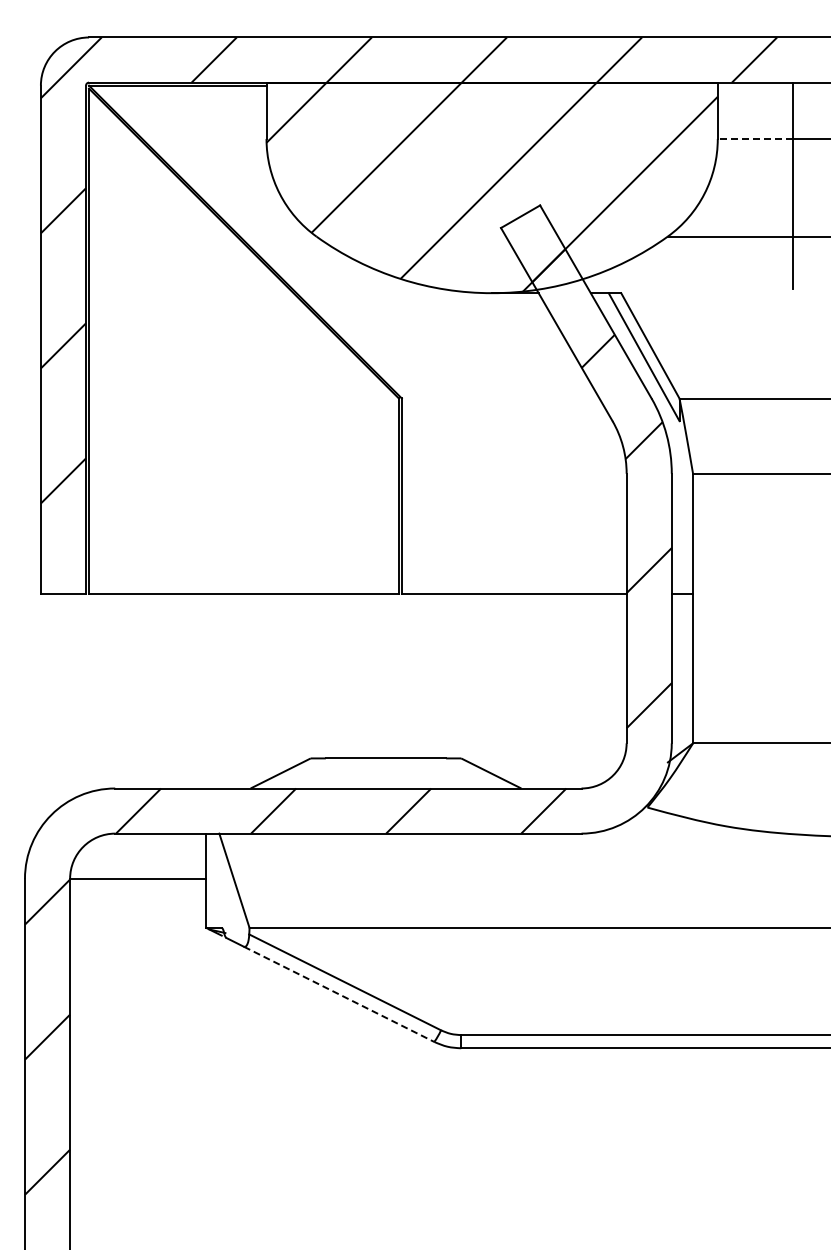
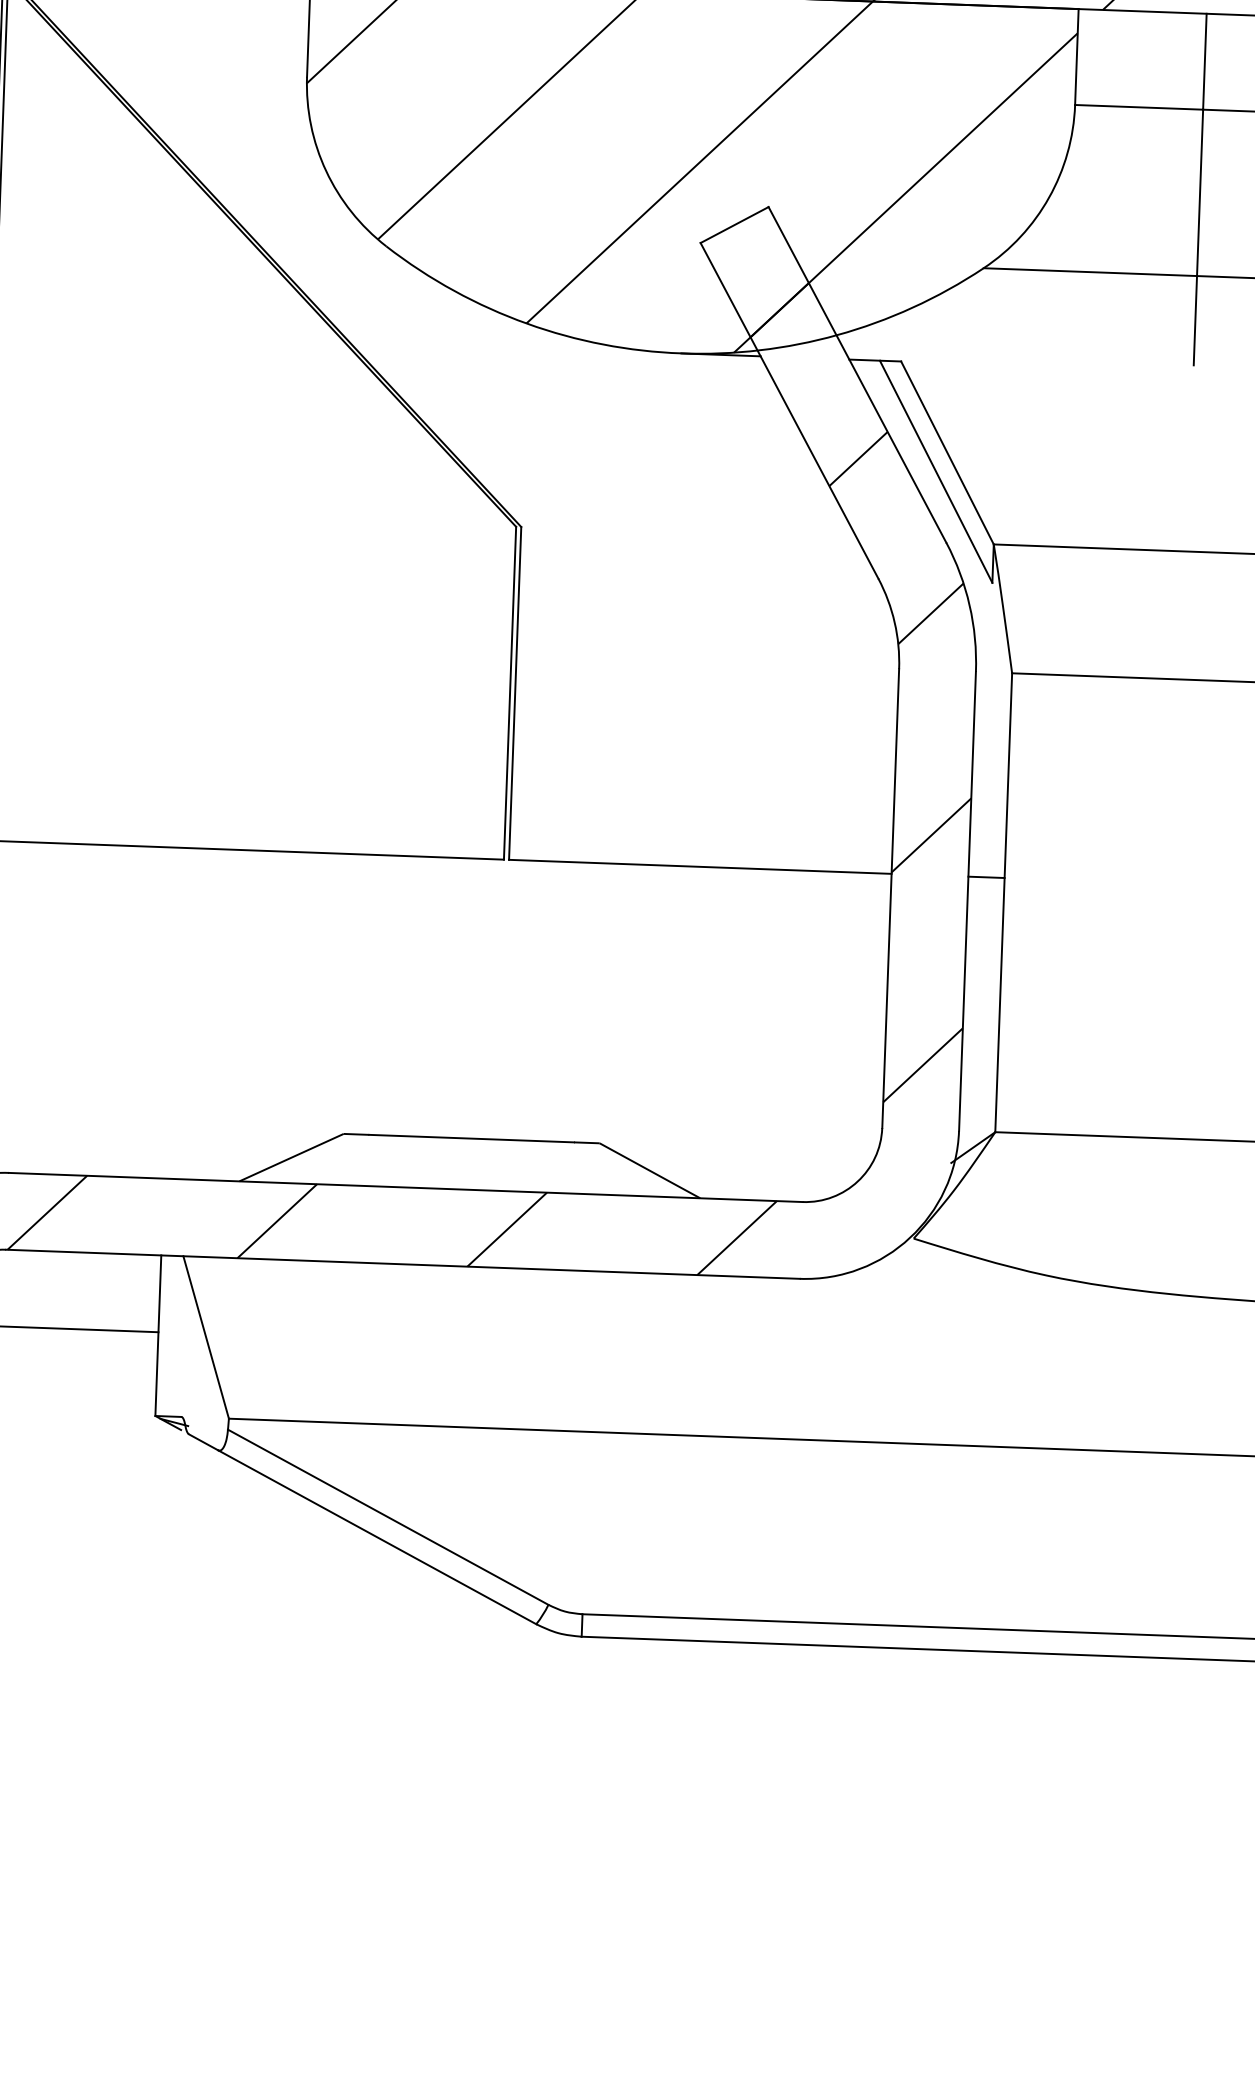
line: (755, 138) -> (1139, 106), dashed -> solid
line: (339, 994) -> (377, 1537), dashed -> solid

